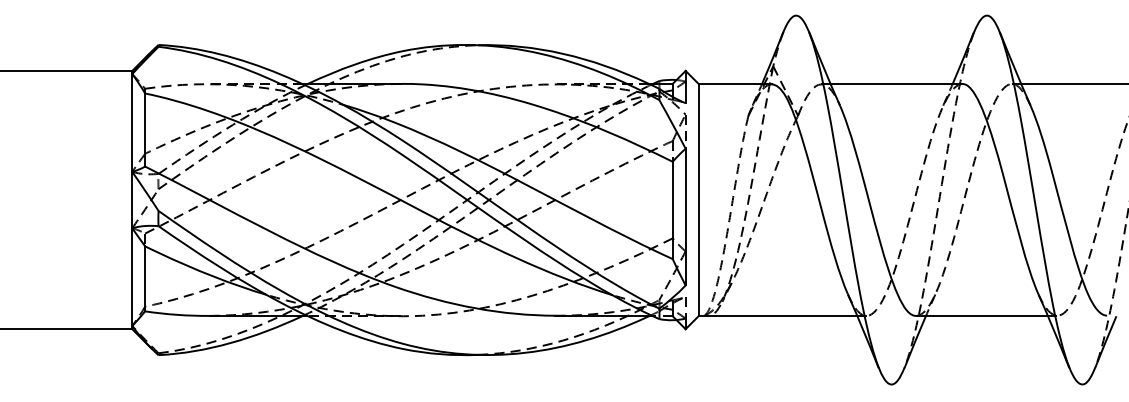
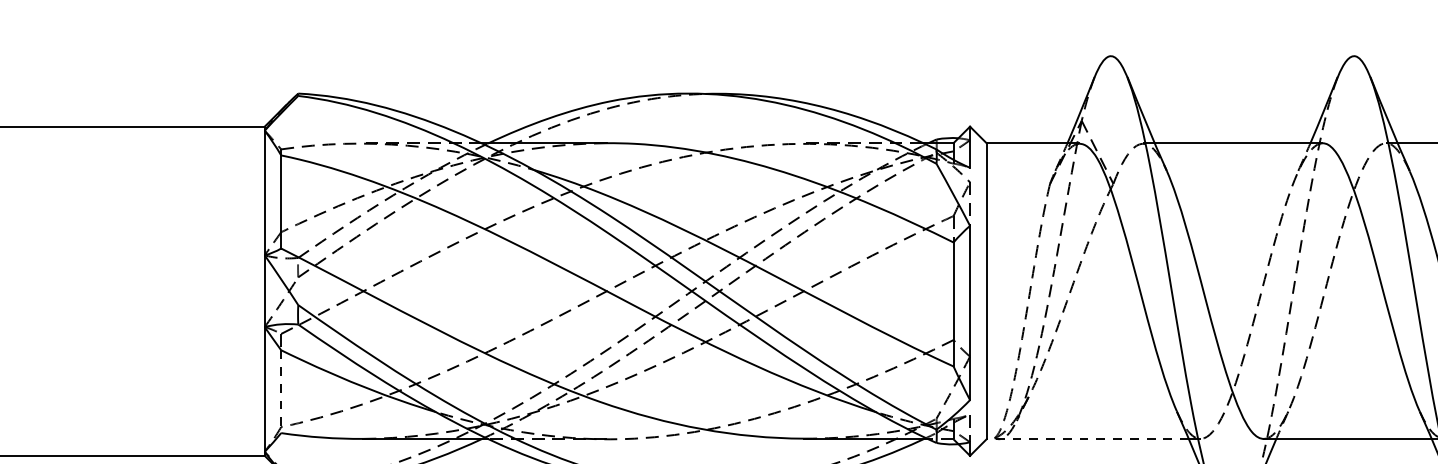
line: (145, 279) -> (281, 392), solid -> dashed
line: (777, 316) -> (1087, 439), solid -> dashed

